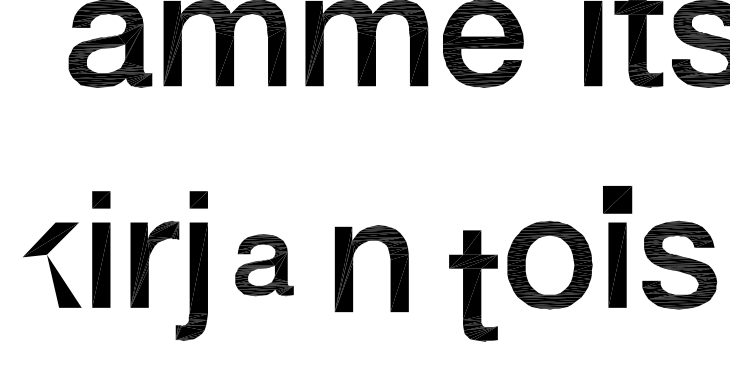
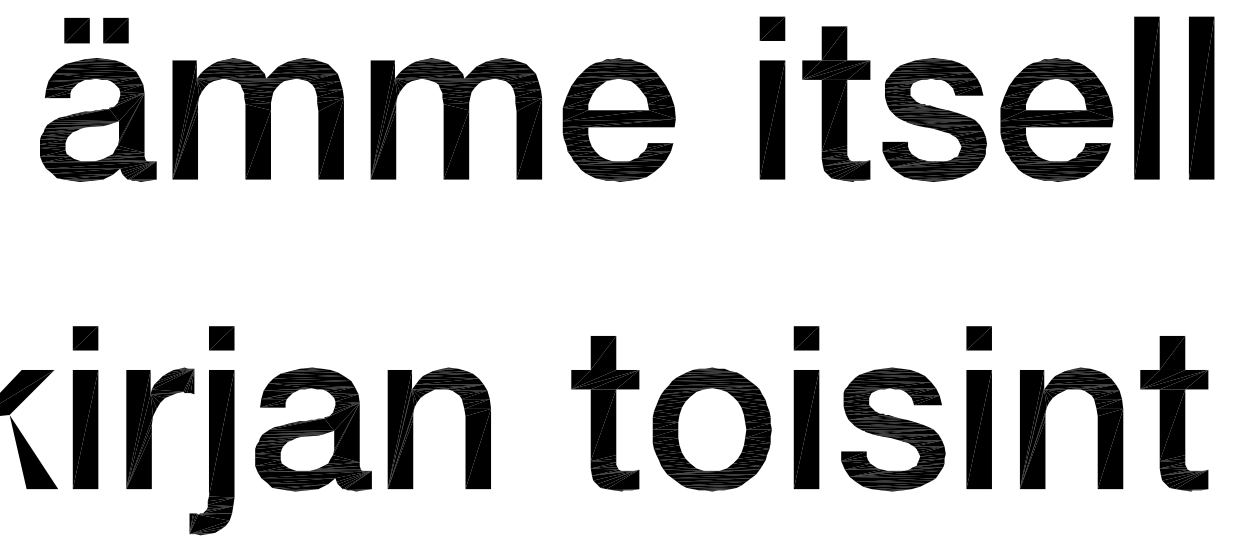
part: (617, 199) -> (806, 338), size x0.62
part: (264, 265) -> (313, 429), size x1.43
part: (353, 268) -> (413, 428), moved
part: (473, 285) -> (605, 413), moved

